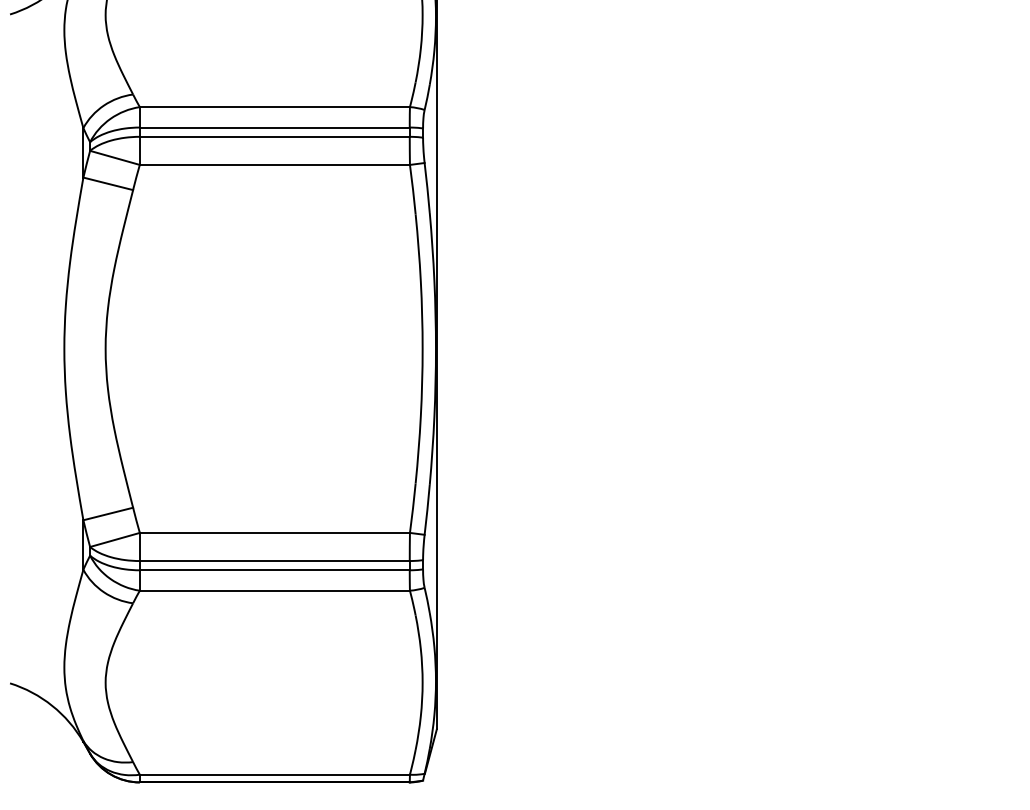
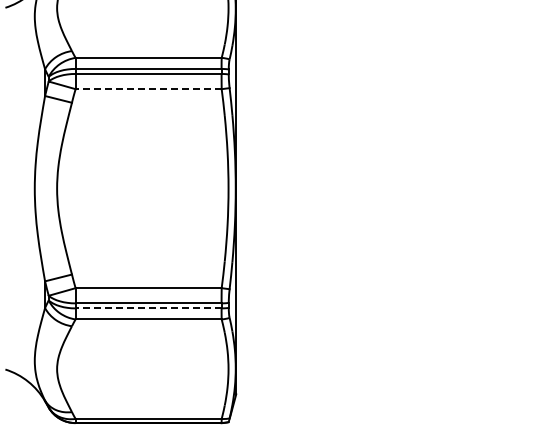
line: (274, 165) -> (148, 89), solid -> dashed
line: (274, 570) -> (148, 308), solid -> dashed

